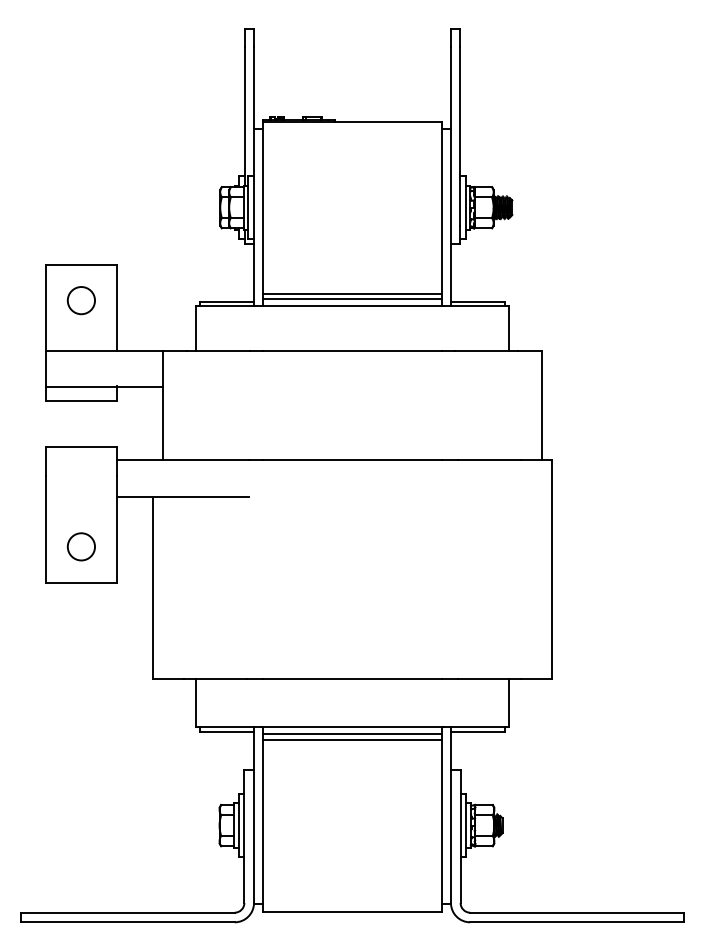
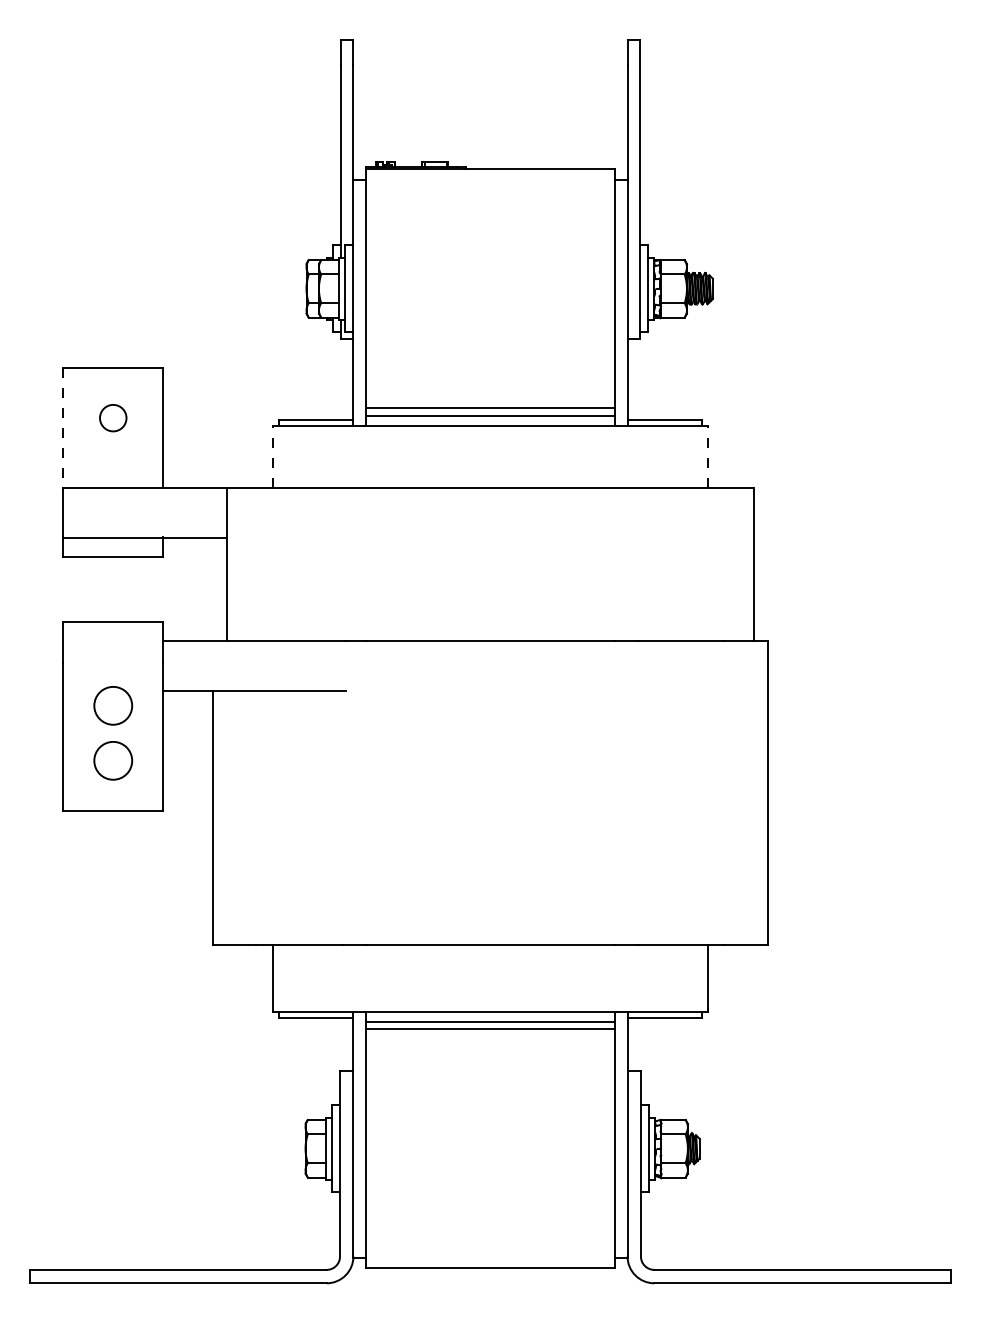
circle: (81, 300) -> (113, 418), size x0.7
line: (45, 308) -> (63, 428), solid -> dashed
line: (195, 328) -> (272, 456), solid -> dashed
line: (509, 328) -> (708, 456), solid -> dashed
circle: (81, 507) -> (113, 705), added

